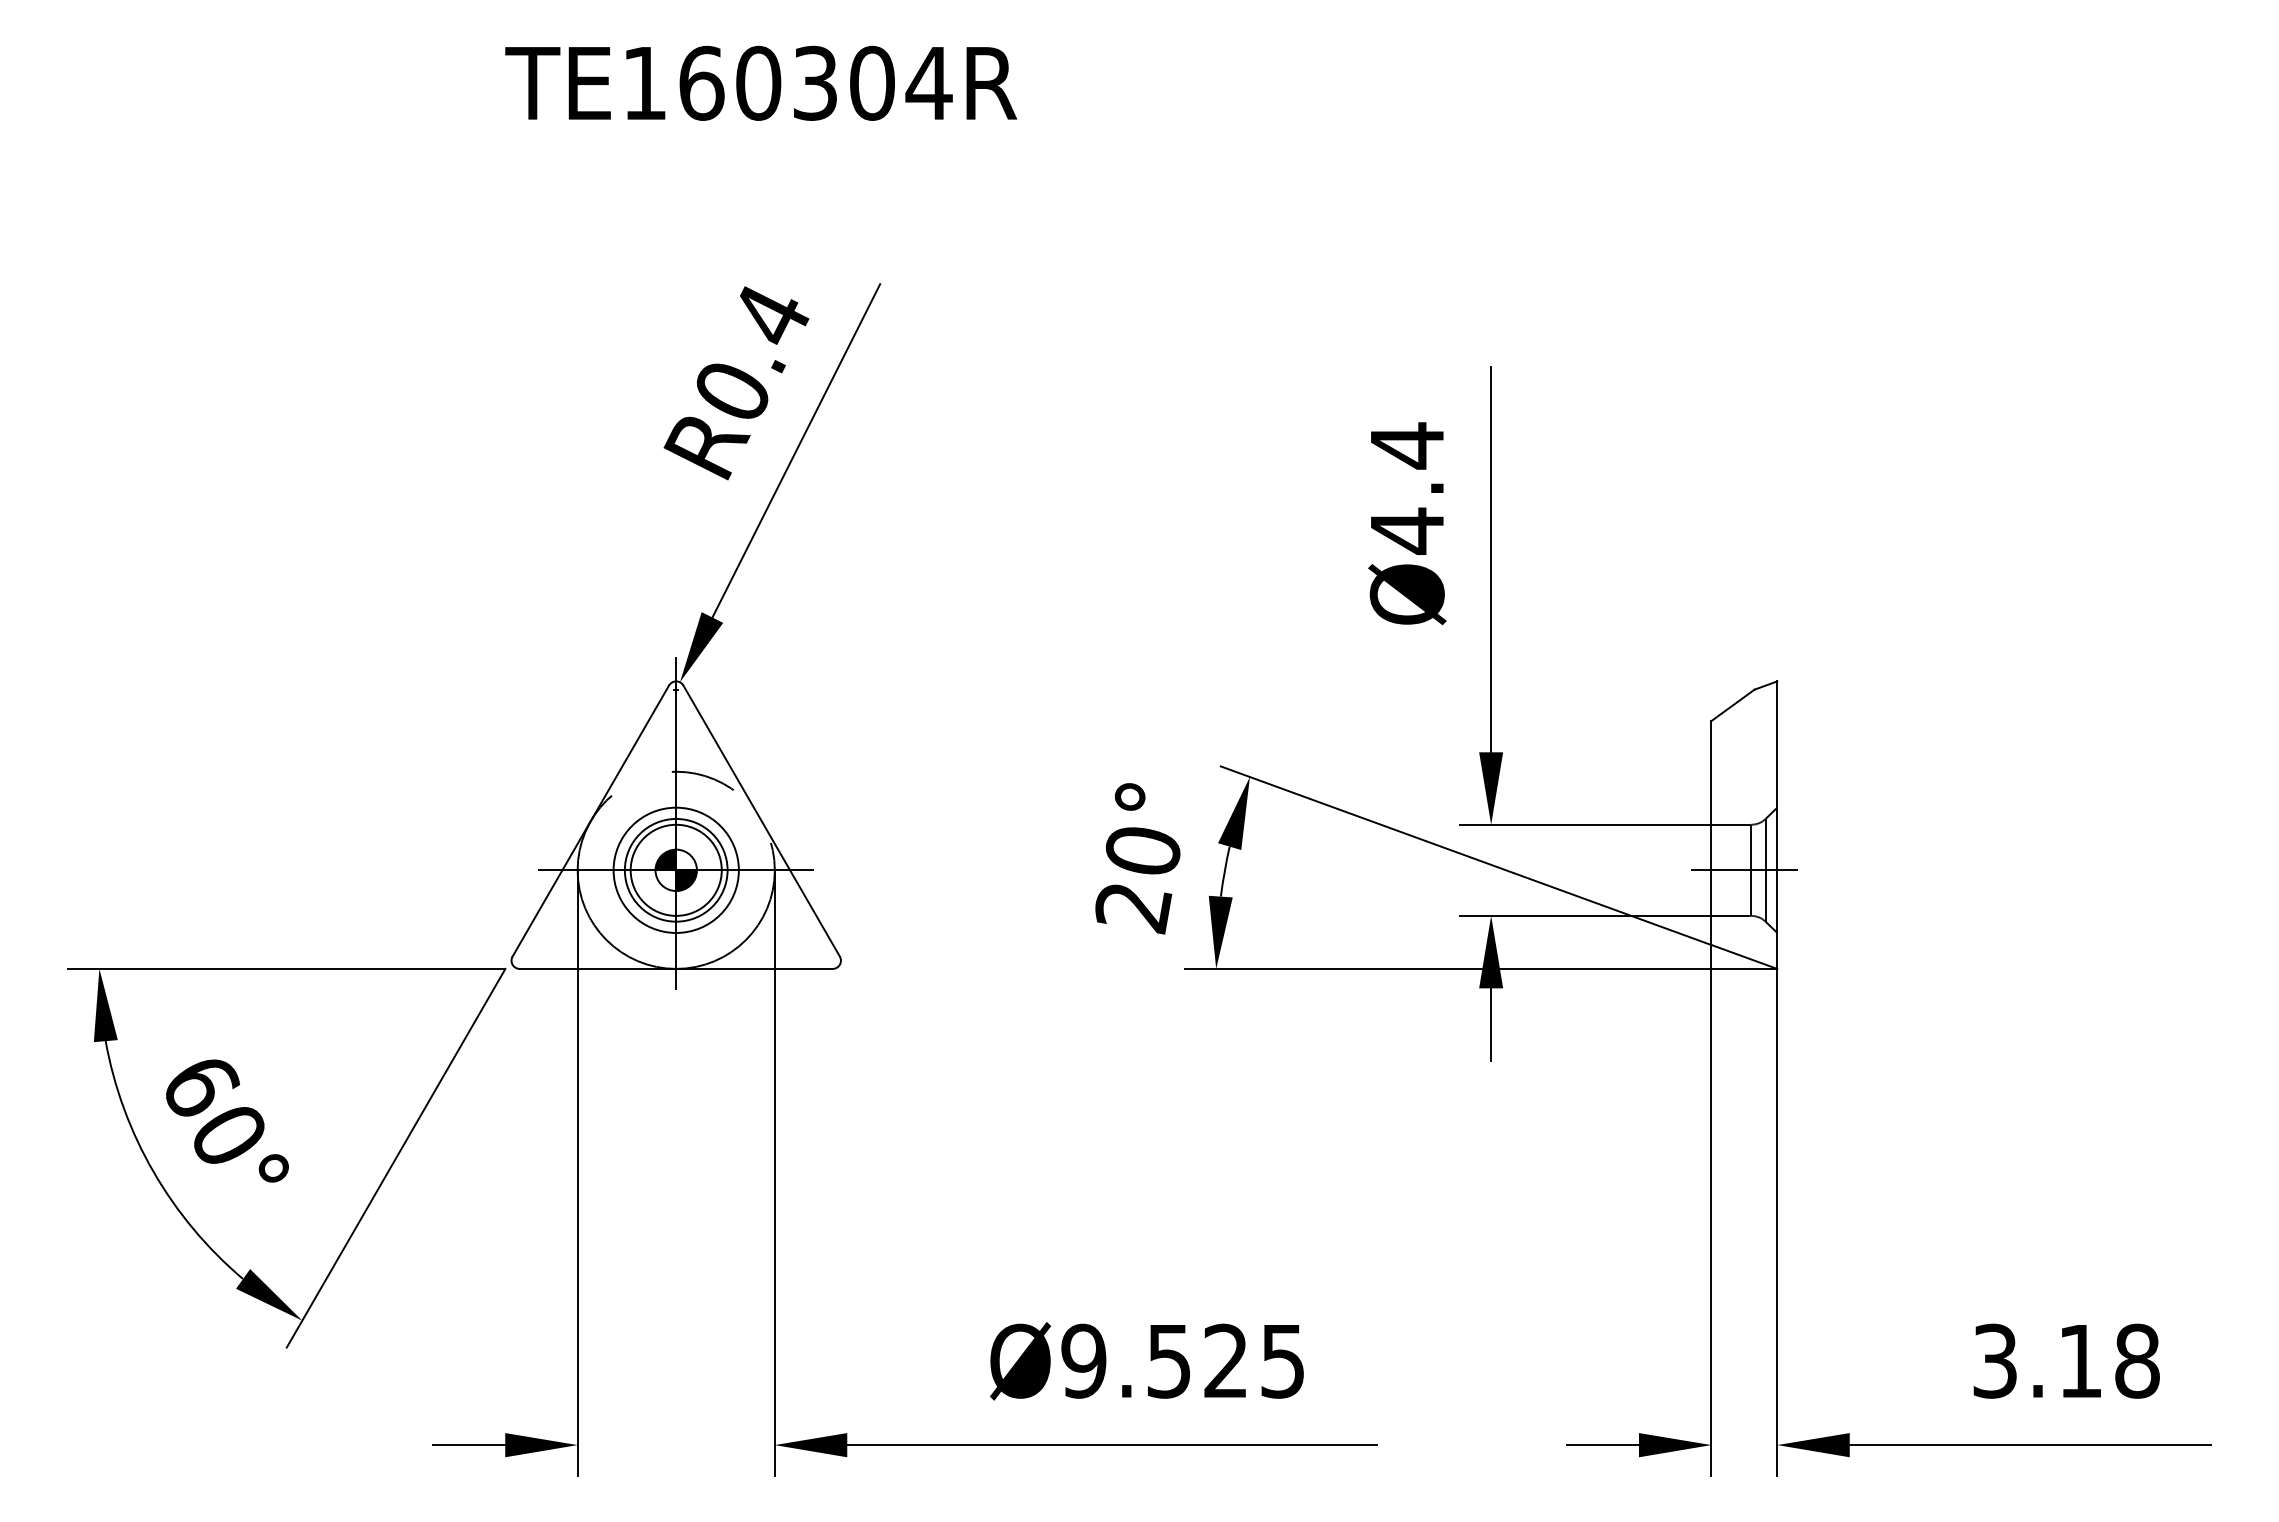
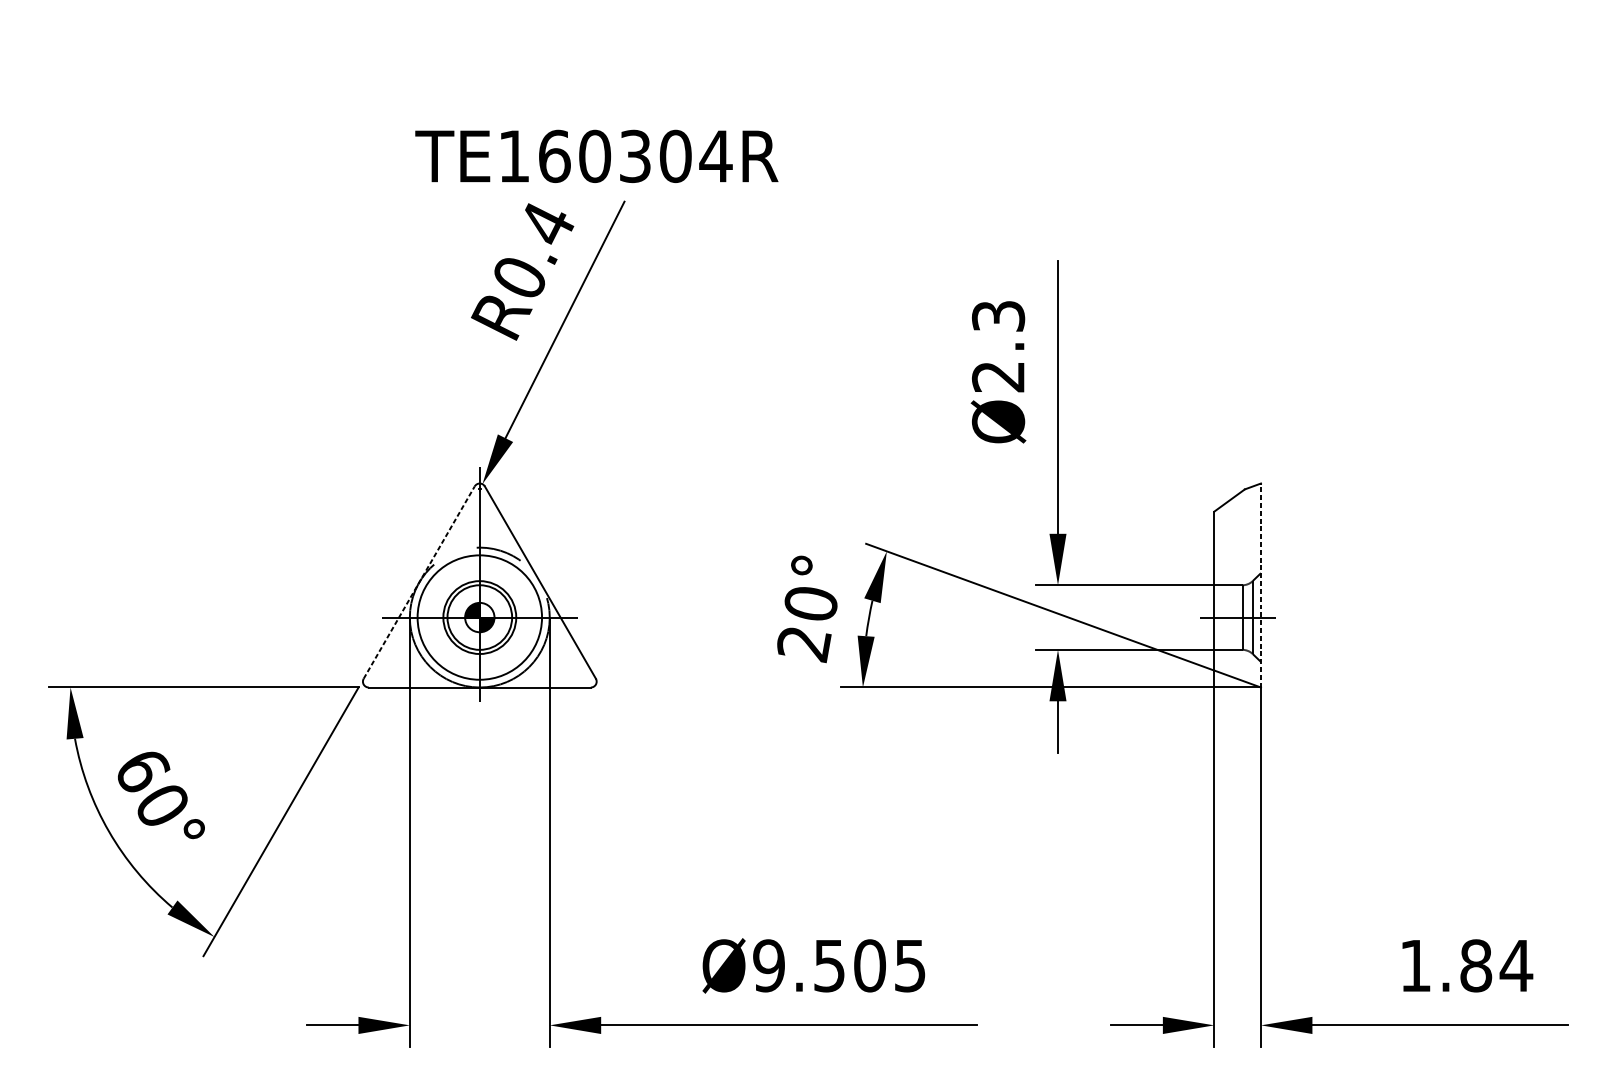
text: (761, 82) -> (597, 155), moved
text: (1406, 488) -> (997, 346), Ø4.4 -> Ø2.3
line: (591, 820) -> (419, 582), solid -> dashed
line: (1777, 825) -> (1261, 585), solid -> dashed
circle: (675, 869) -> (479, 616), size x1.4
text: (1225, 1360) -> (869, 965), Ø9.525 -> Ø9.505
text: (2066, 1360) -> (1466, 965), 3.18 -> 1.84

